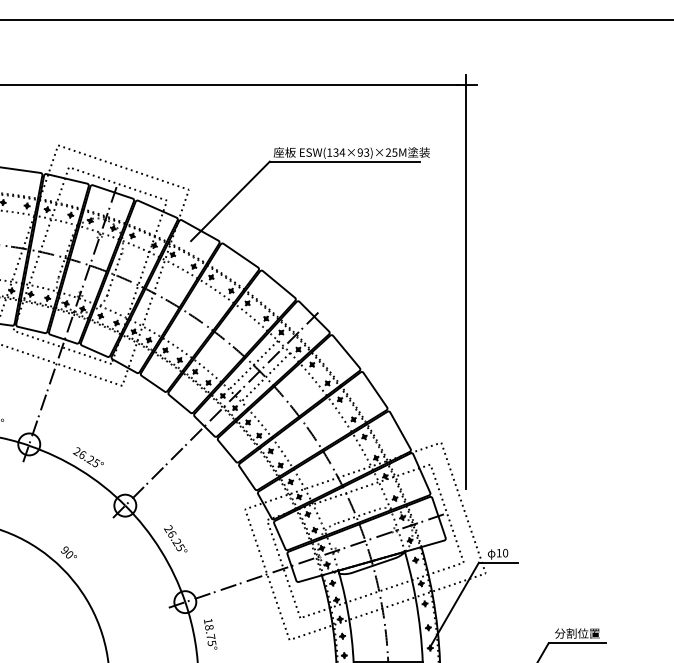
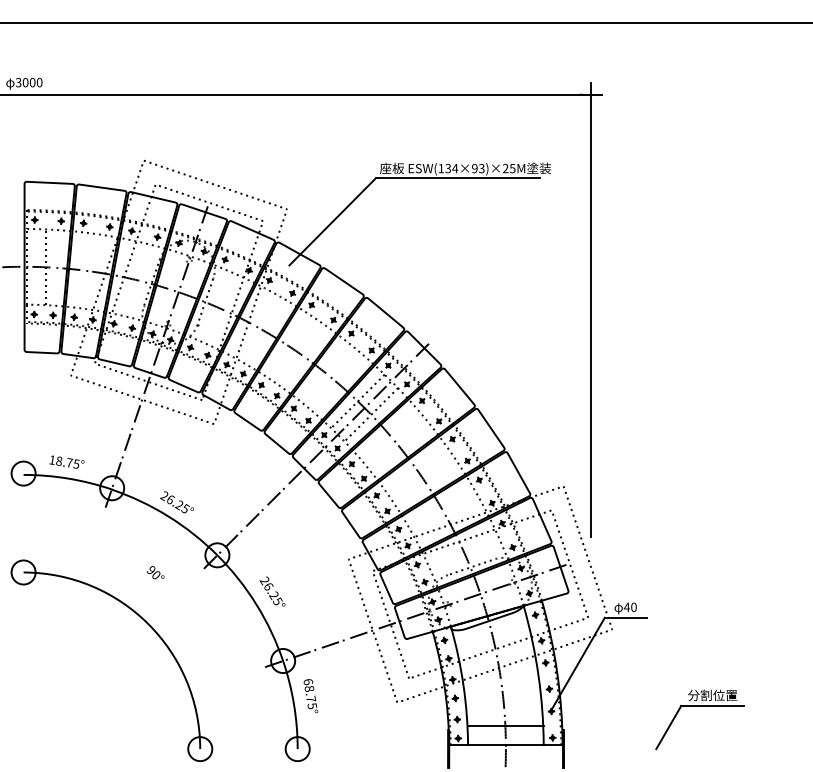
text: (68, 552) -> (155, 572), moved
text: (498, 552) -> (626, 606), 10 -> 40
text: (208, 621) -> (308, 682), 18.75° -> 68.75°

